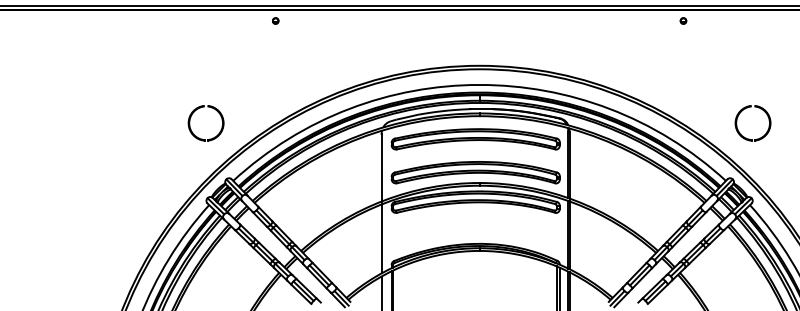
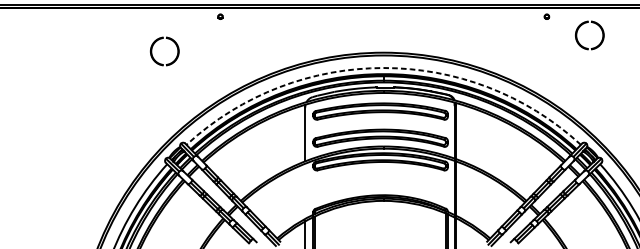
arc: (479, 84) -> (383, 67), solid -> dashed
part: (190, 123) -> (152, 51), moved
part: (737, 123) -> (577, 35), moved
line: (381, 238) -> (305, 190), removed

